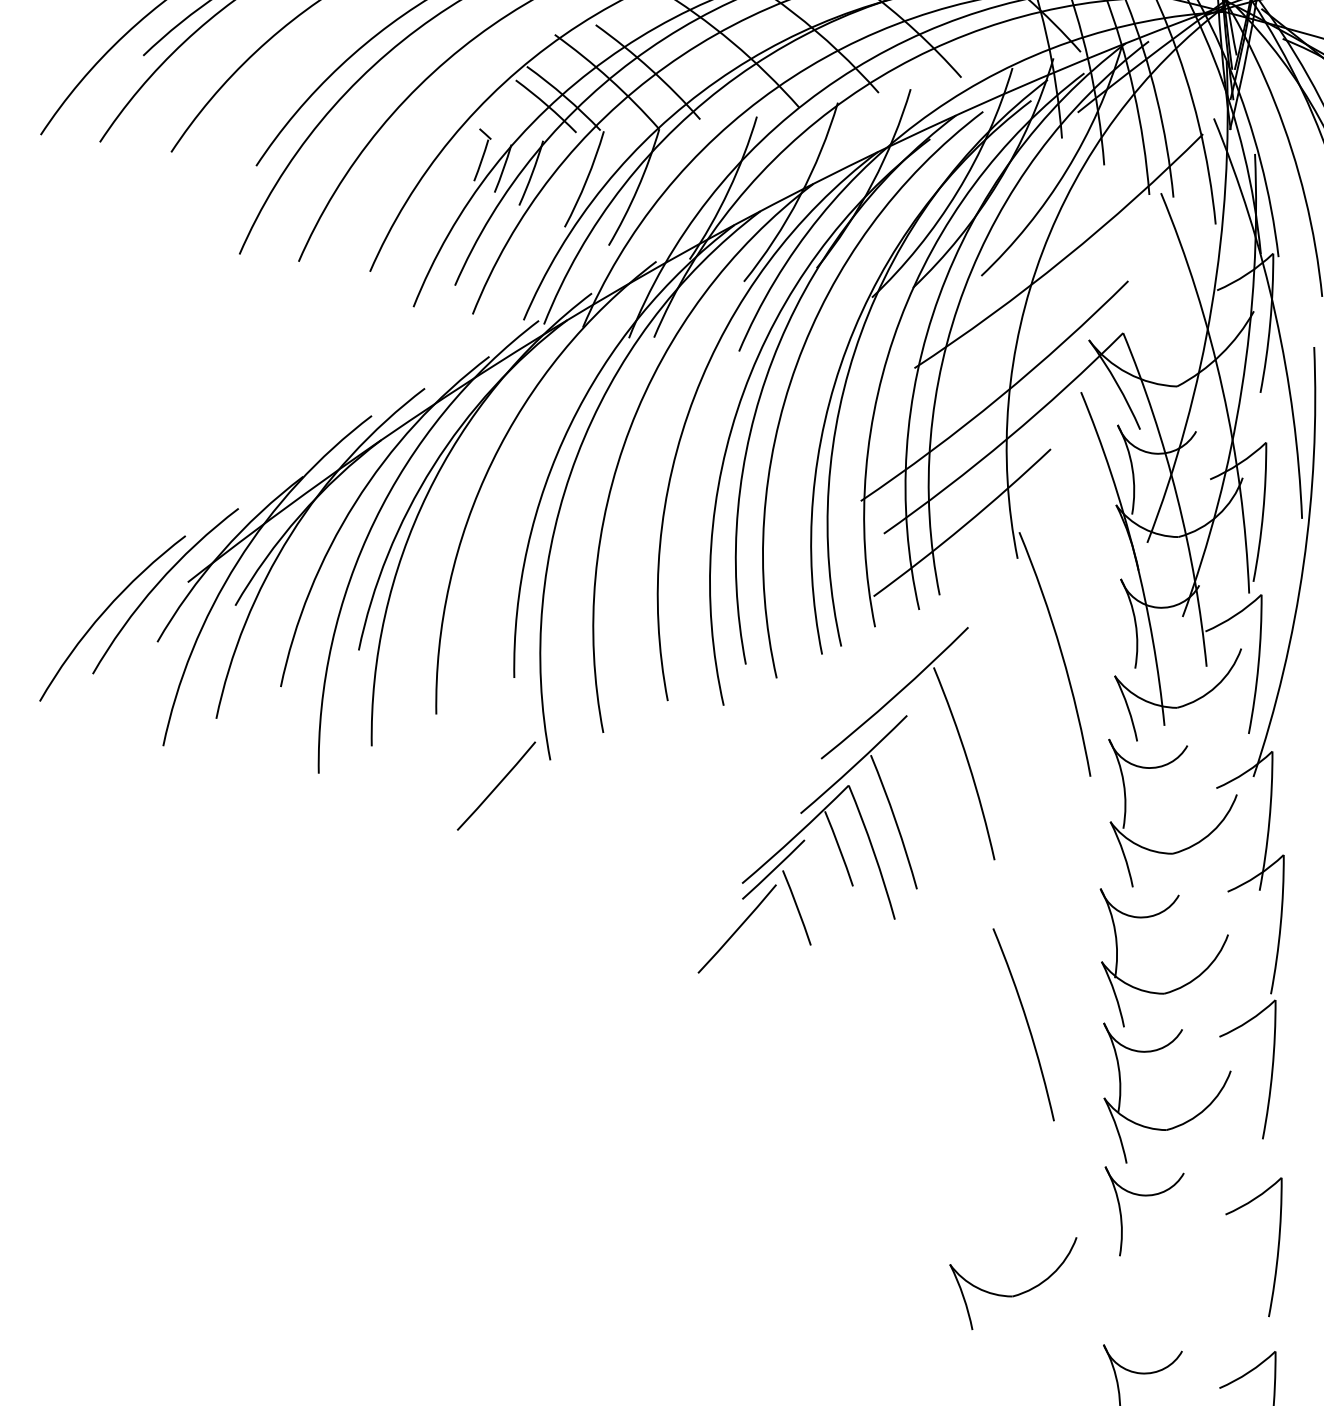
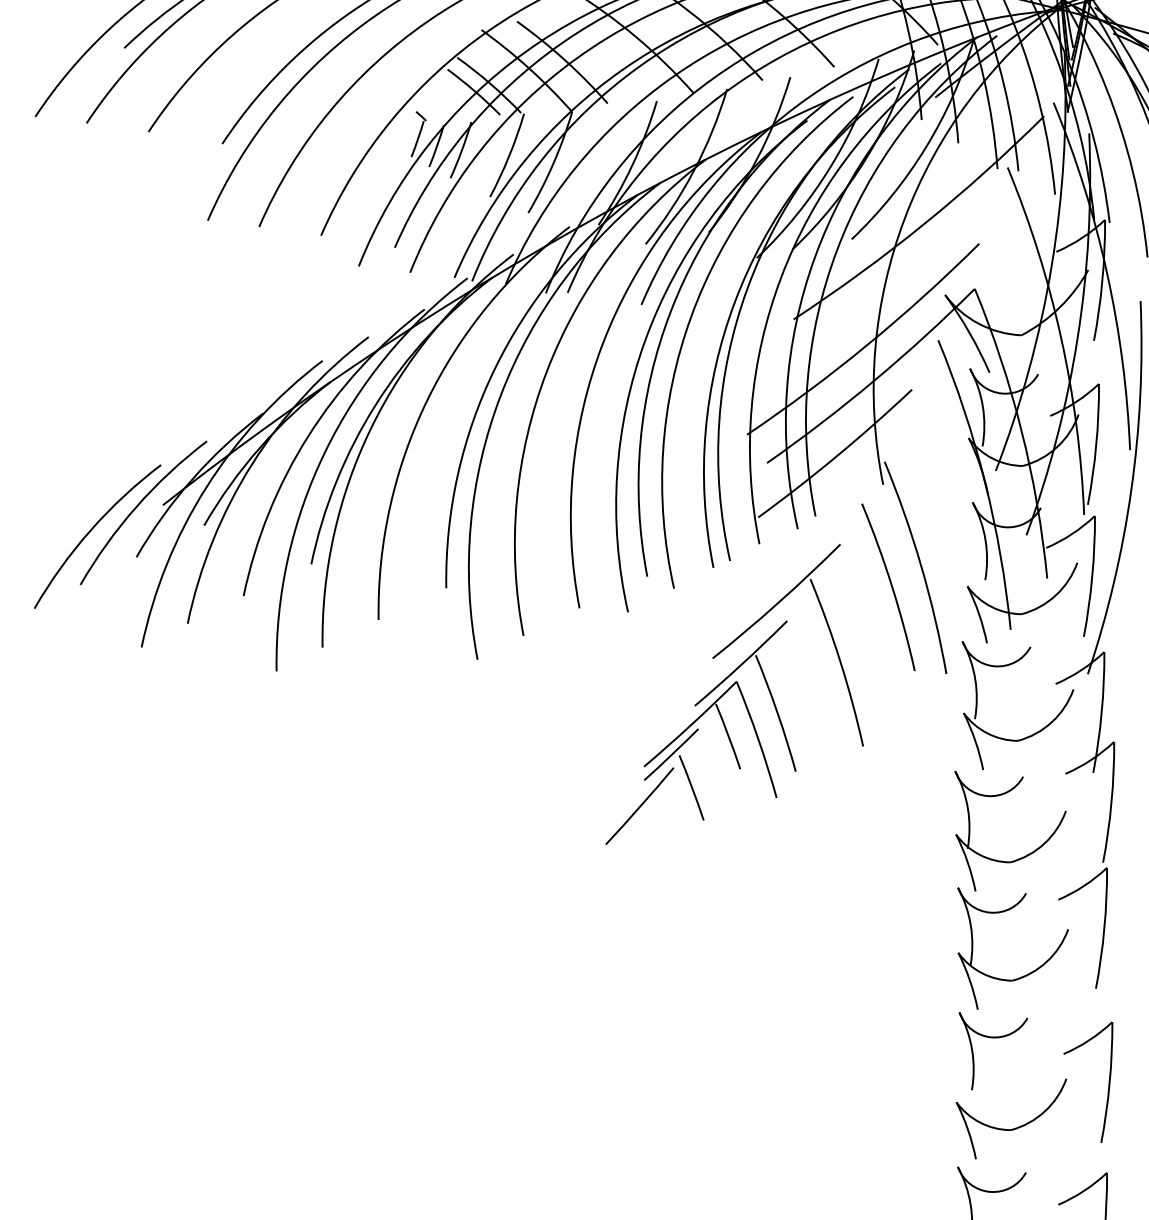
line: (496, 785) -> (430, 681), removed
curve: (1026, 1022) -> (890, 585), moved
part: (1017, 1293) -> (1015, 1127), moved

